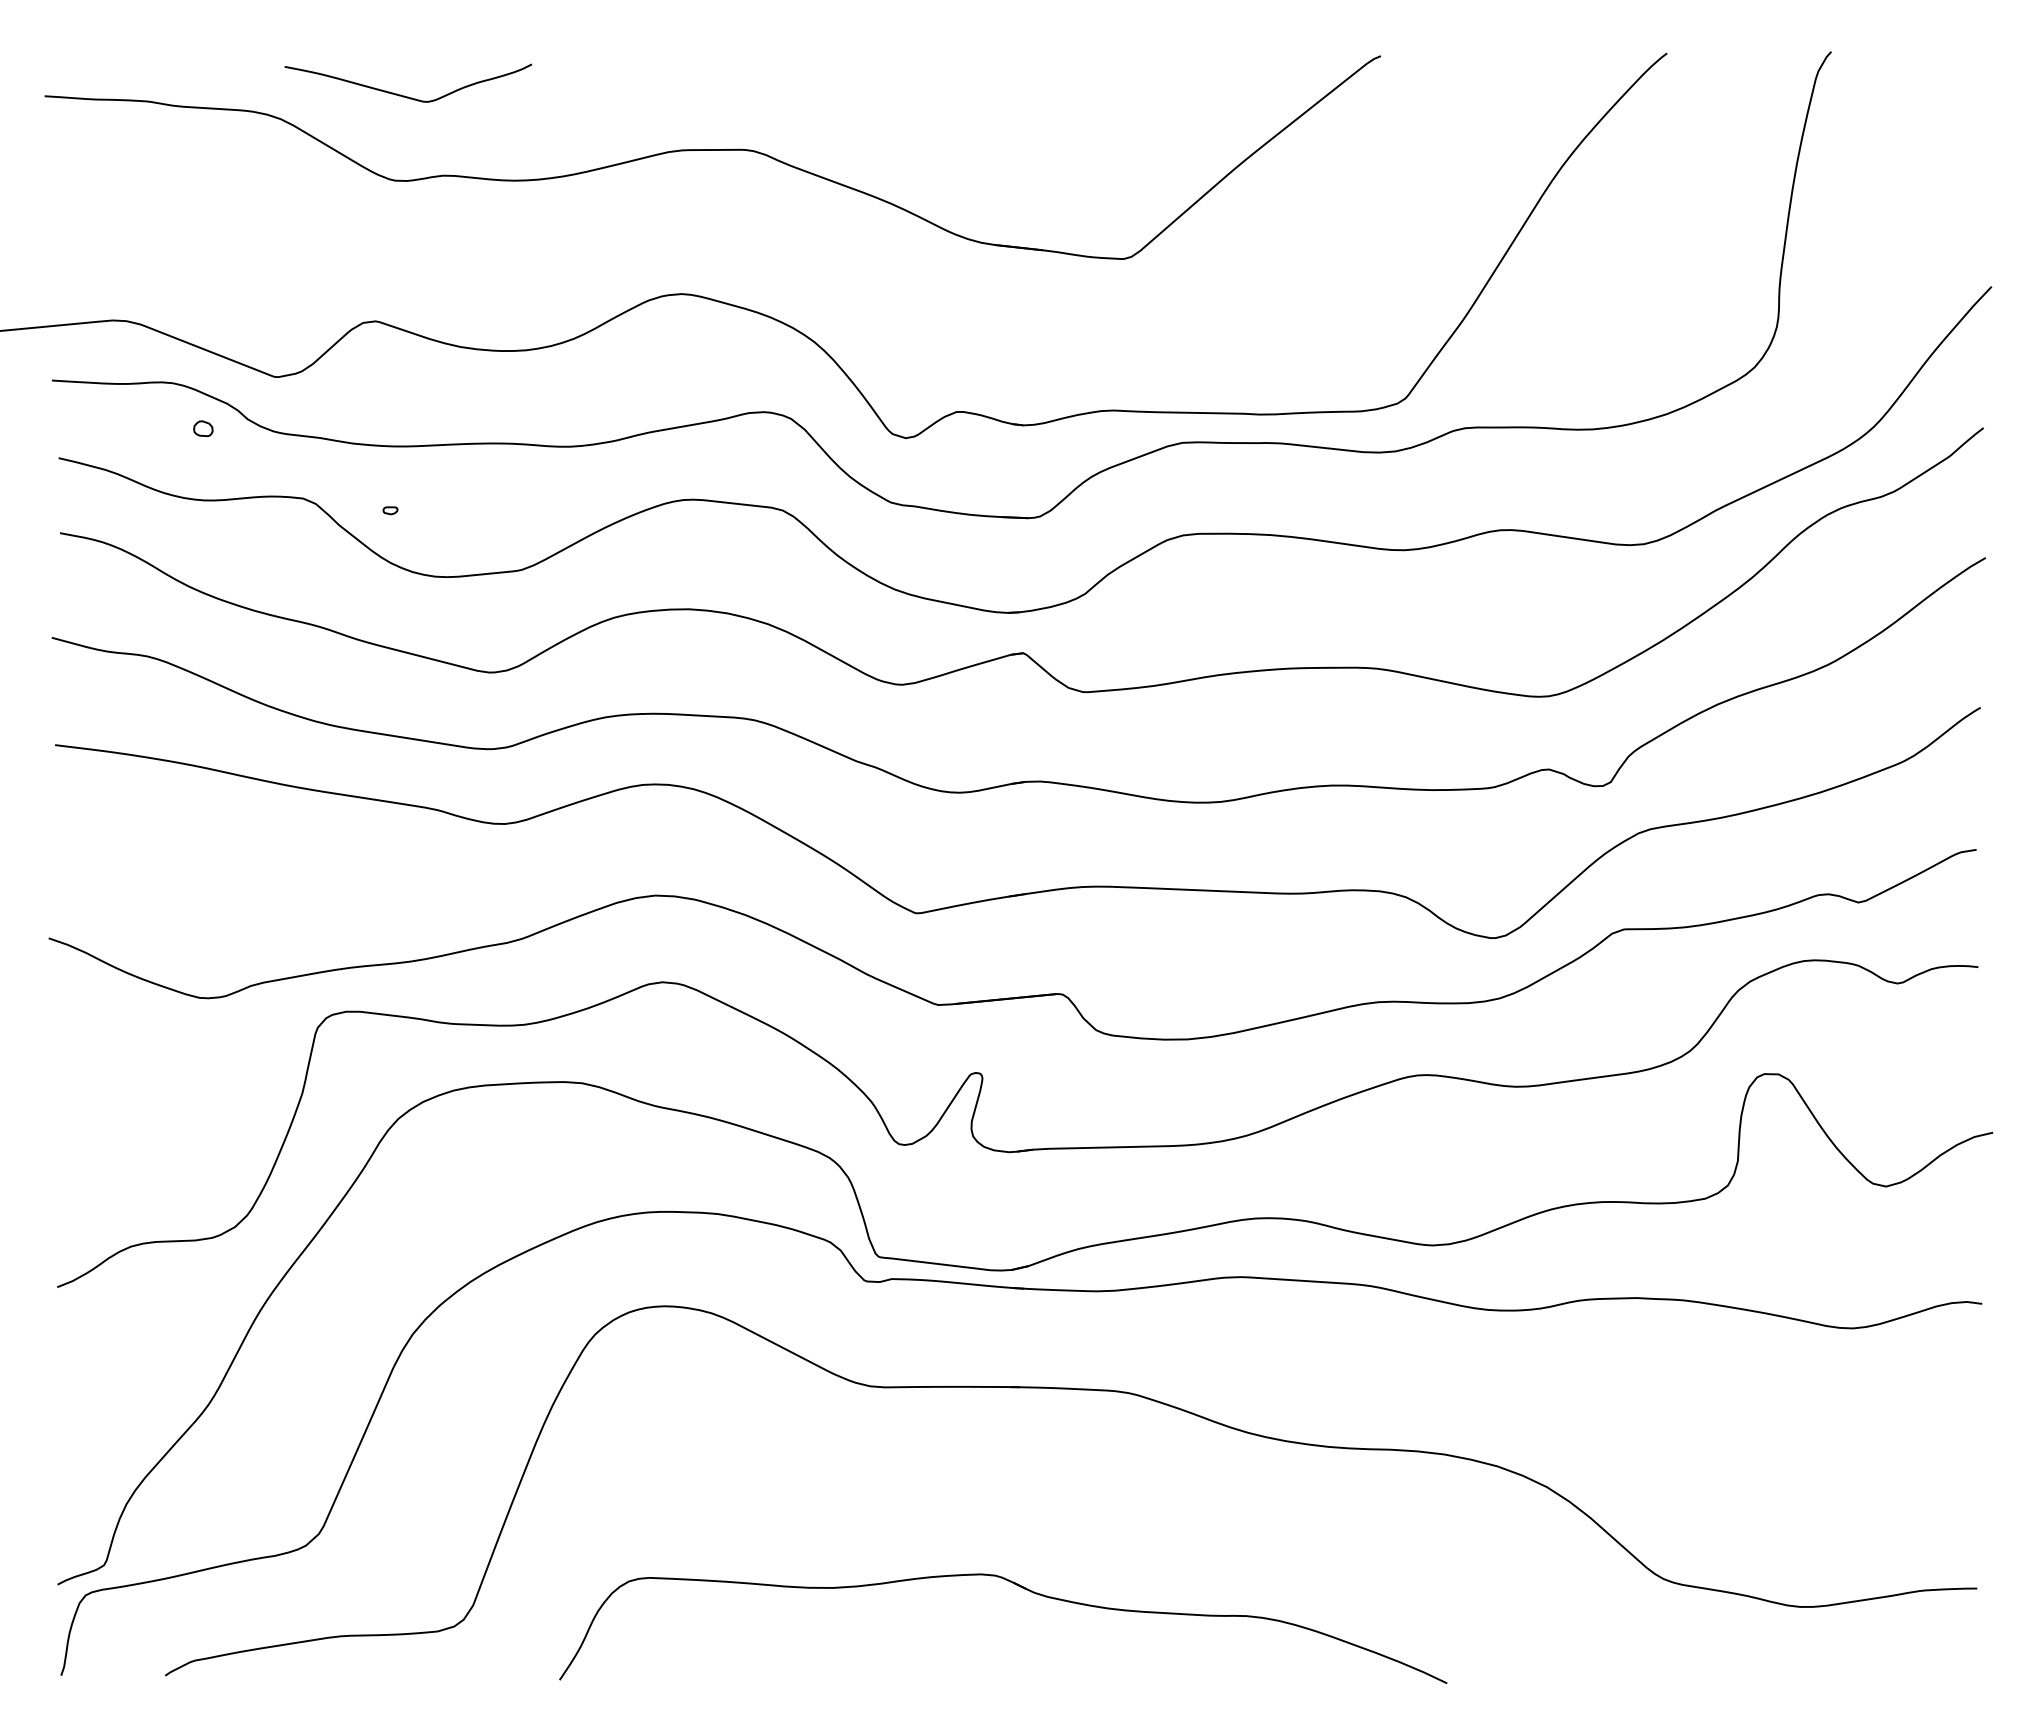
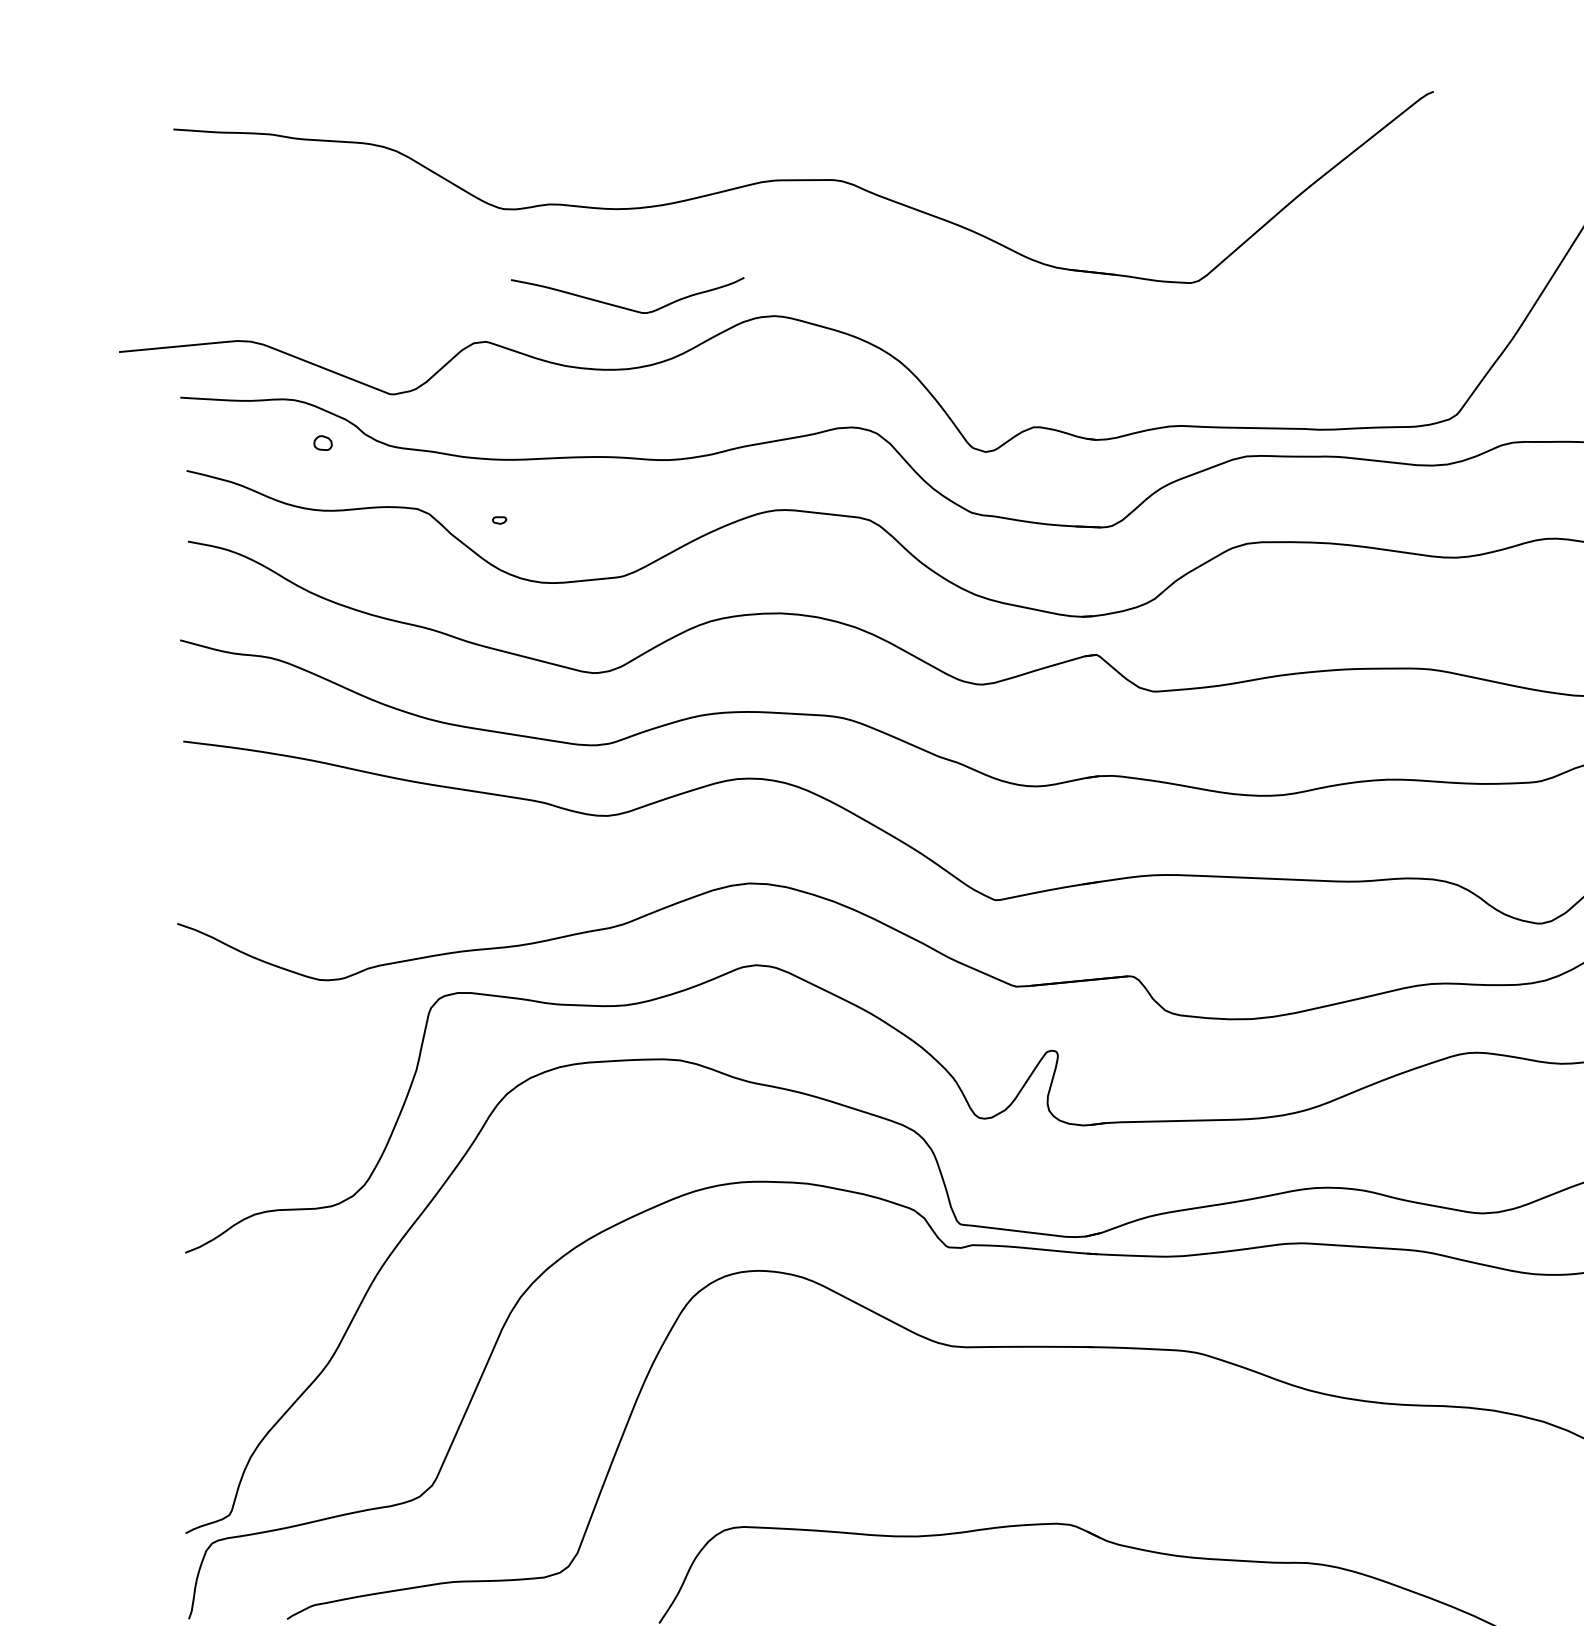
curve: (404, 95) -> (624, 307), moved

